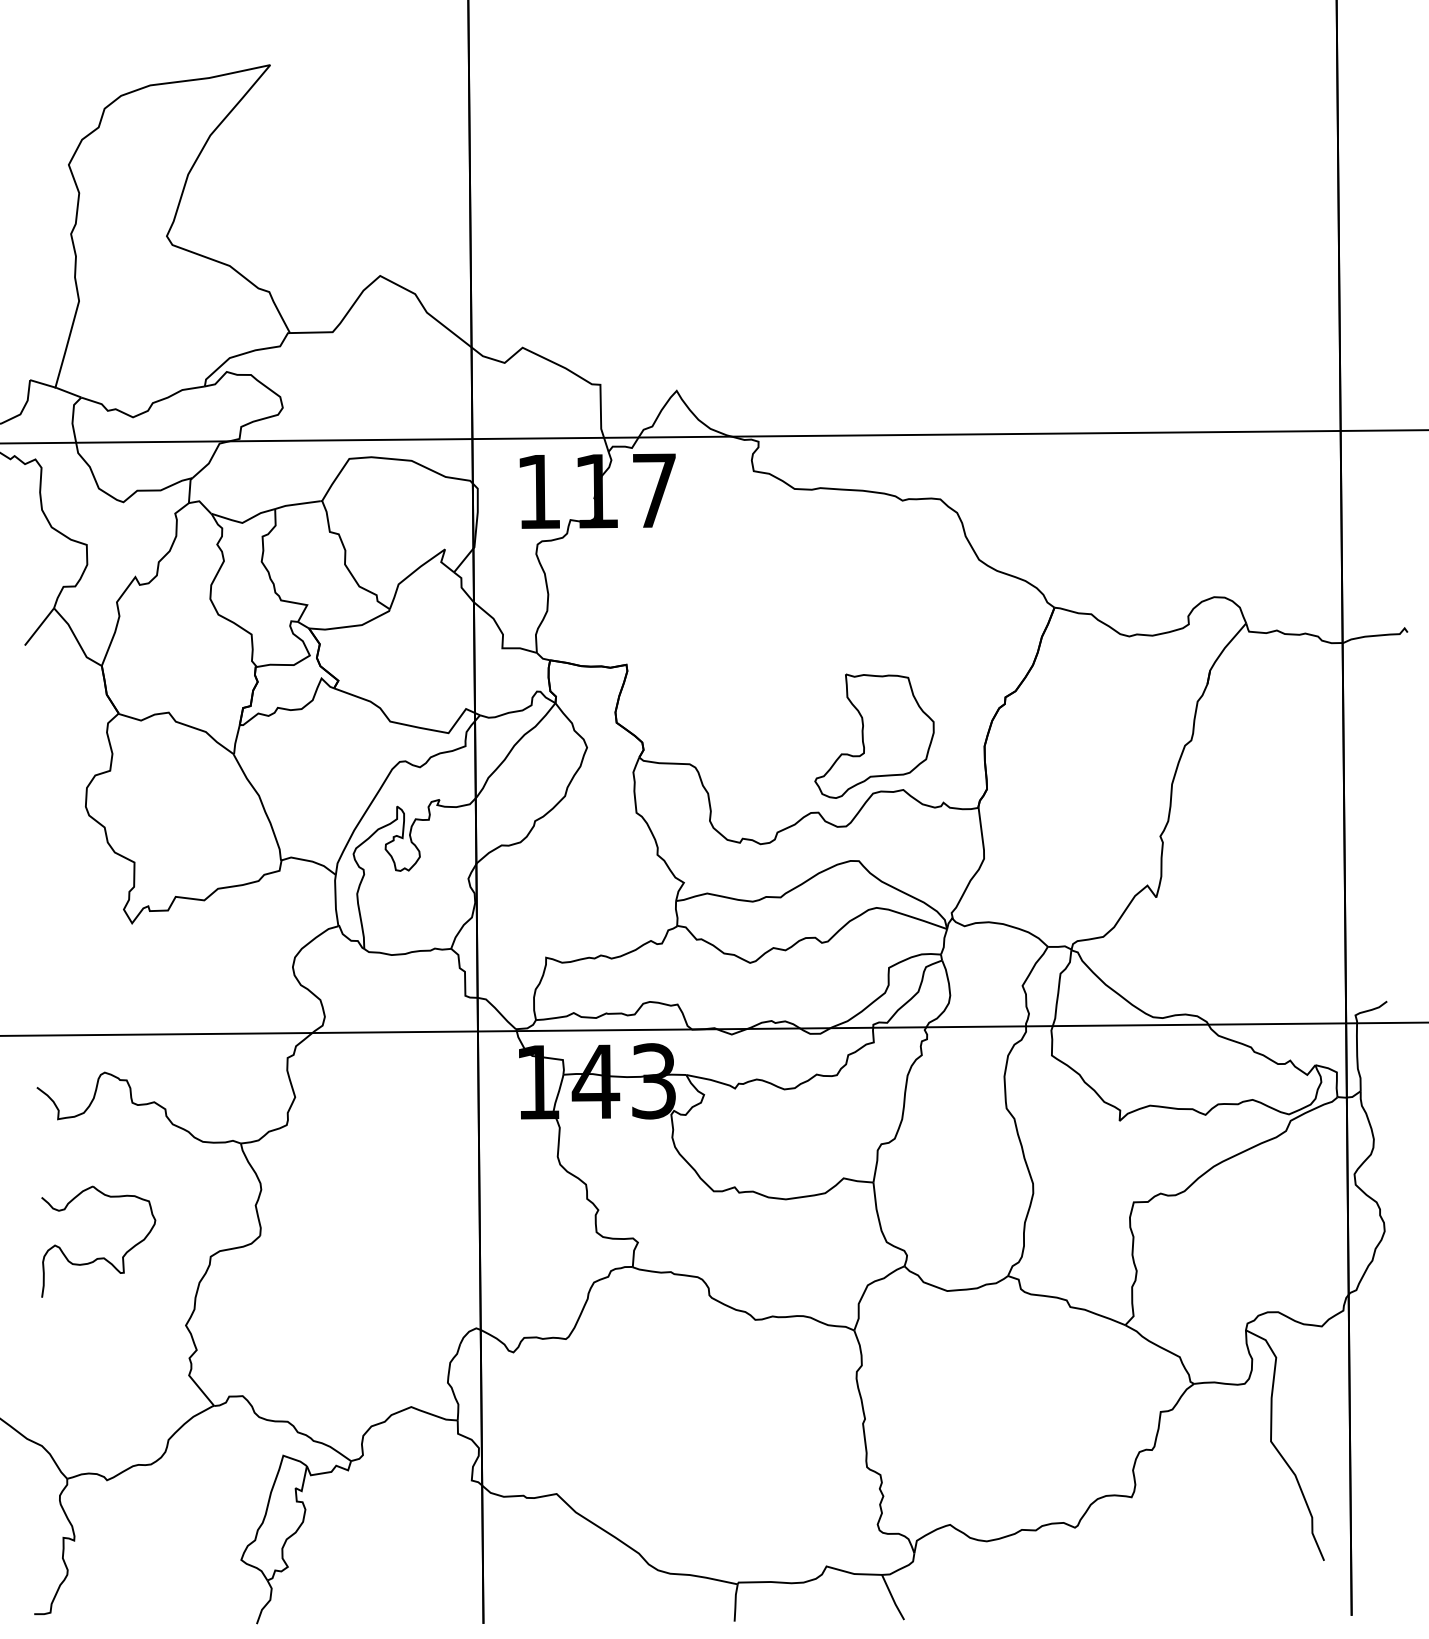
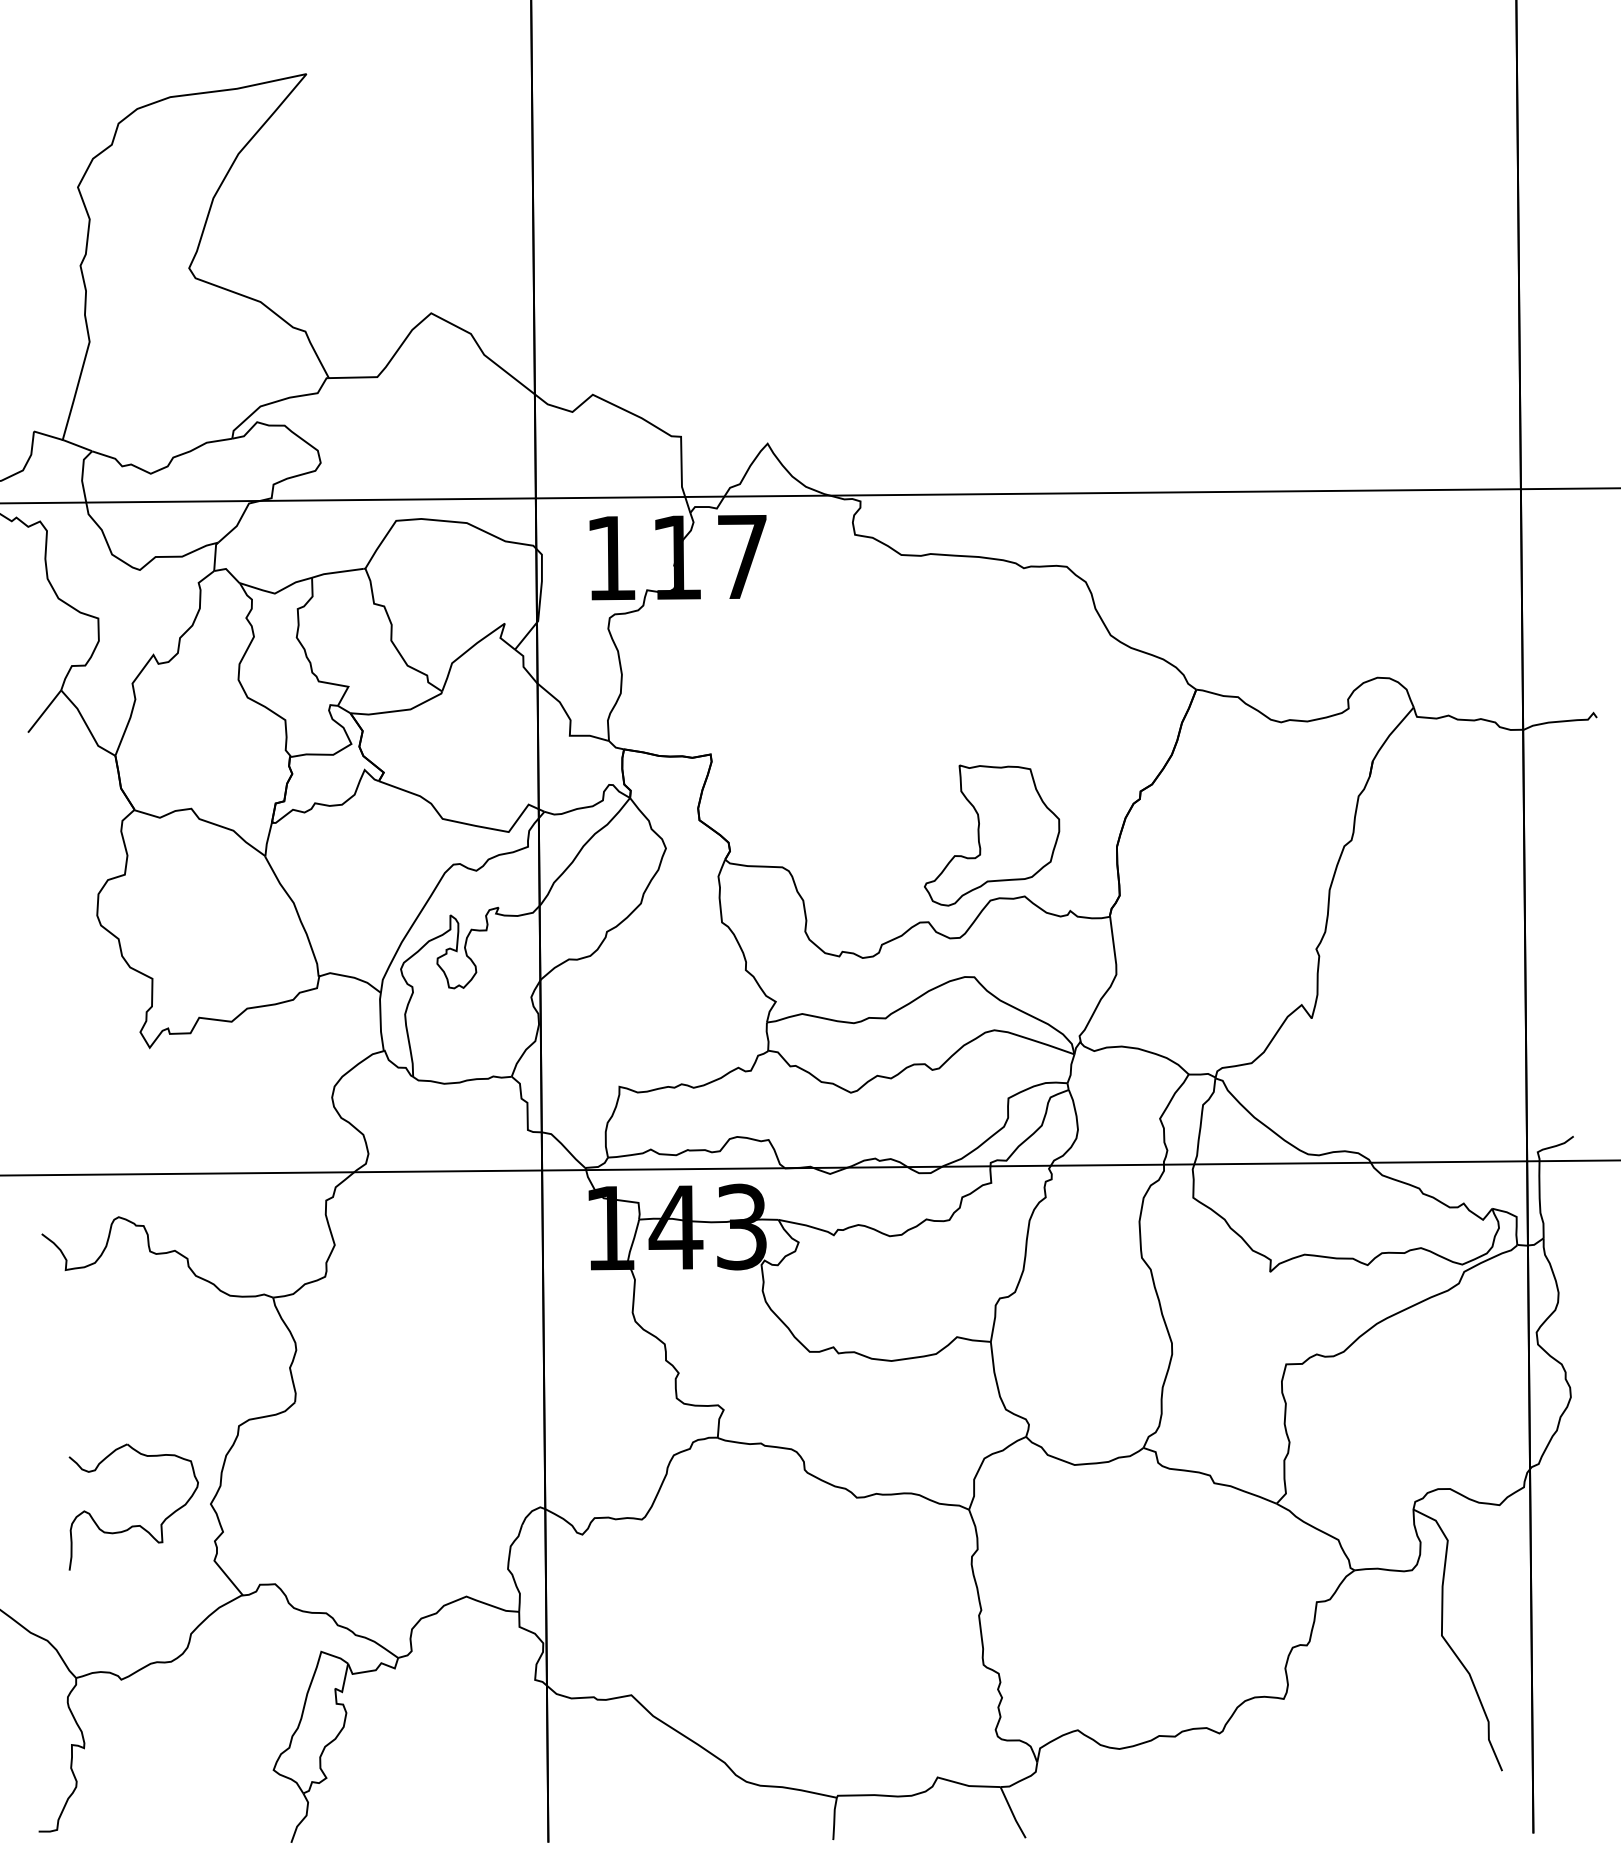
part: (98, 1257) -> (133, 1525), moved

